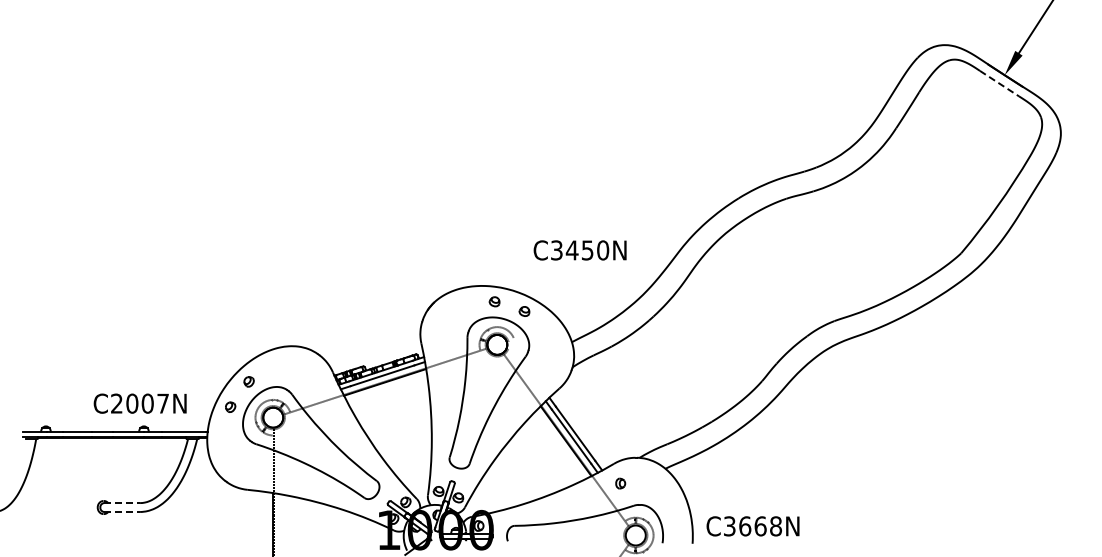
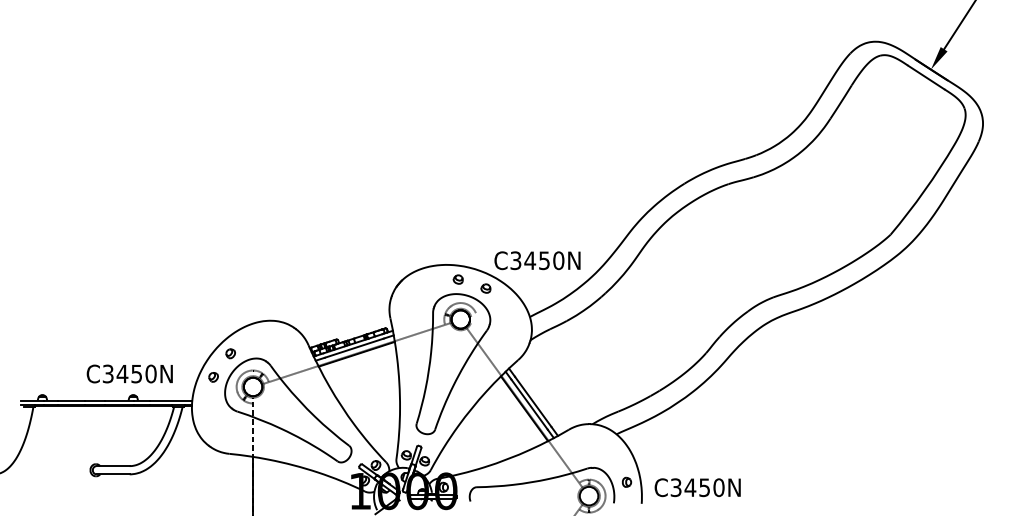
line: (999, 83) -> (926, 77), dashed -> solid
text: (579, 250) -> (536, 260), moved
text: (140, 403) -> (130, 373), C2007N -> C3450N
part: (620, 483) -> (626, 482), moved
line: (122, 503) -> (113, 466), dashed -> solid
line: (122, 511) -> (113, 473), dashed -> solid
text: (760, 526) -> (704, 487), C3668N -> C3450N

